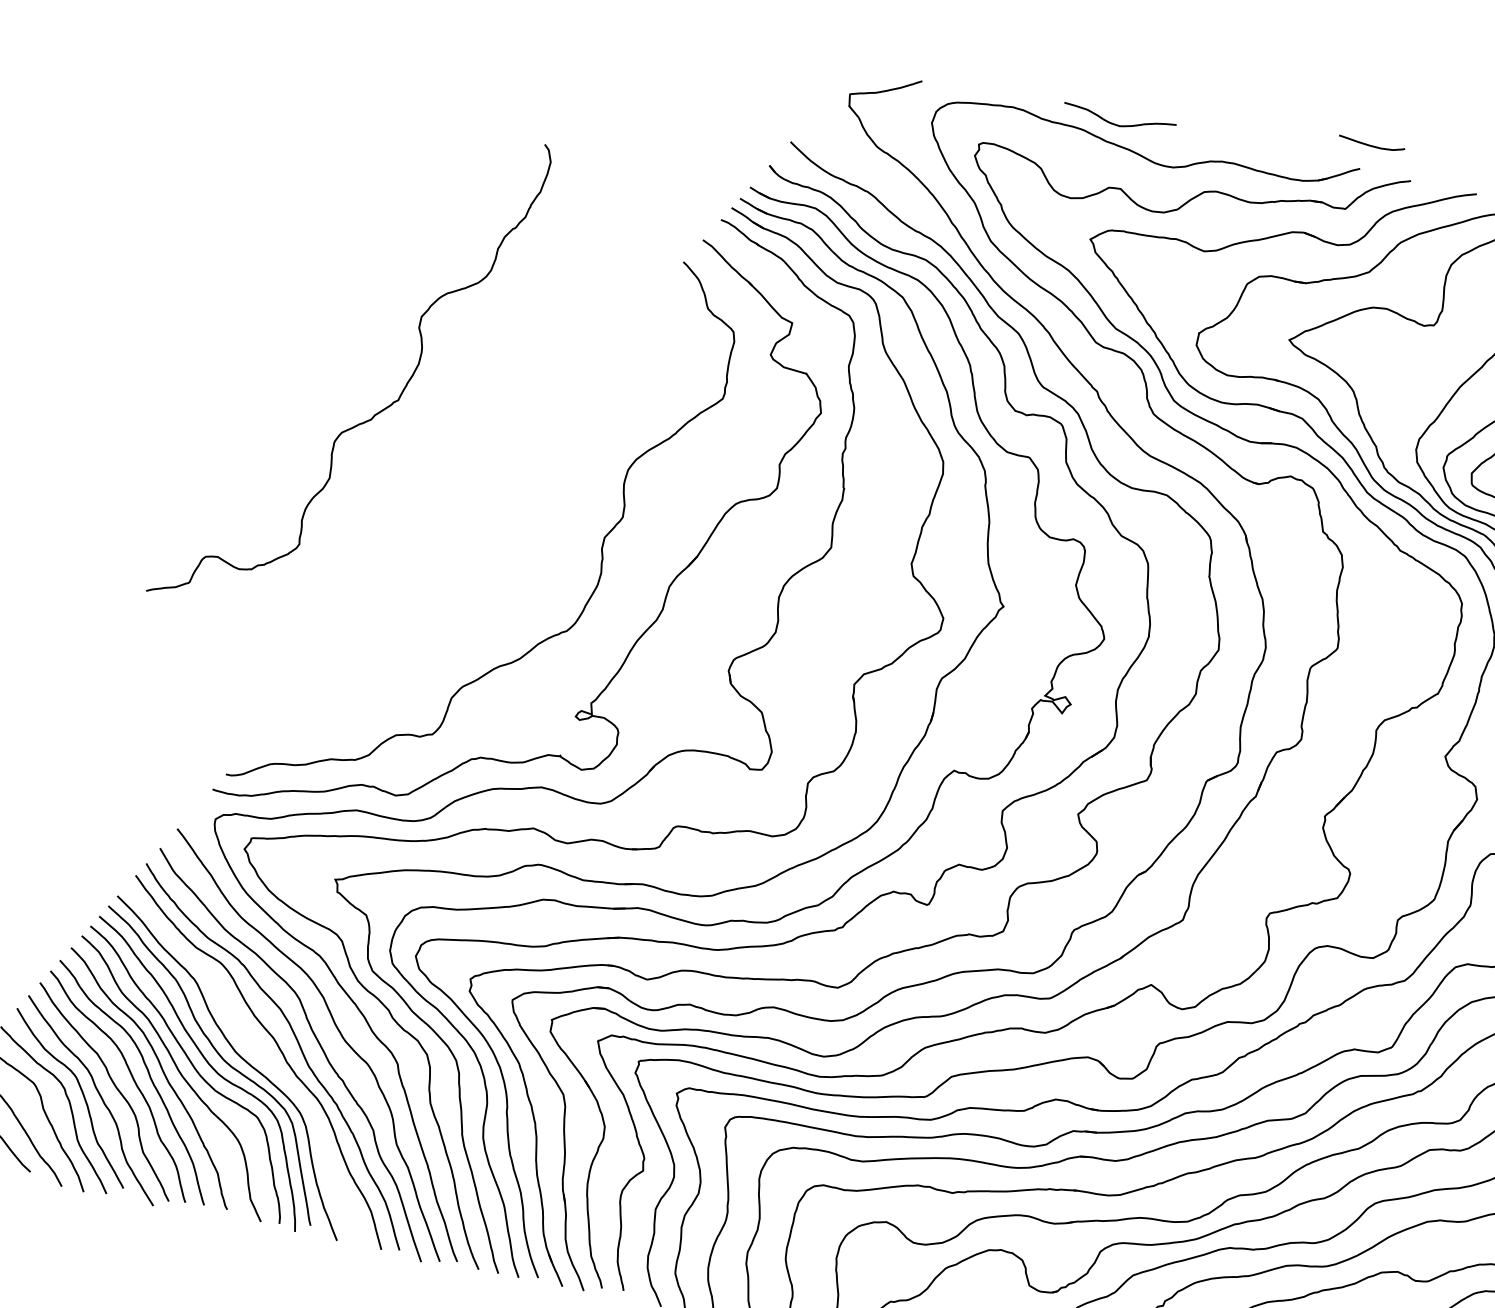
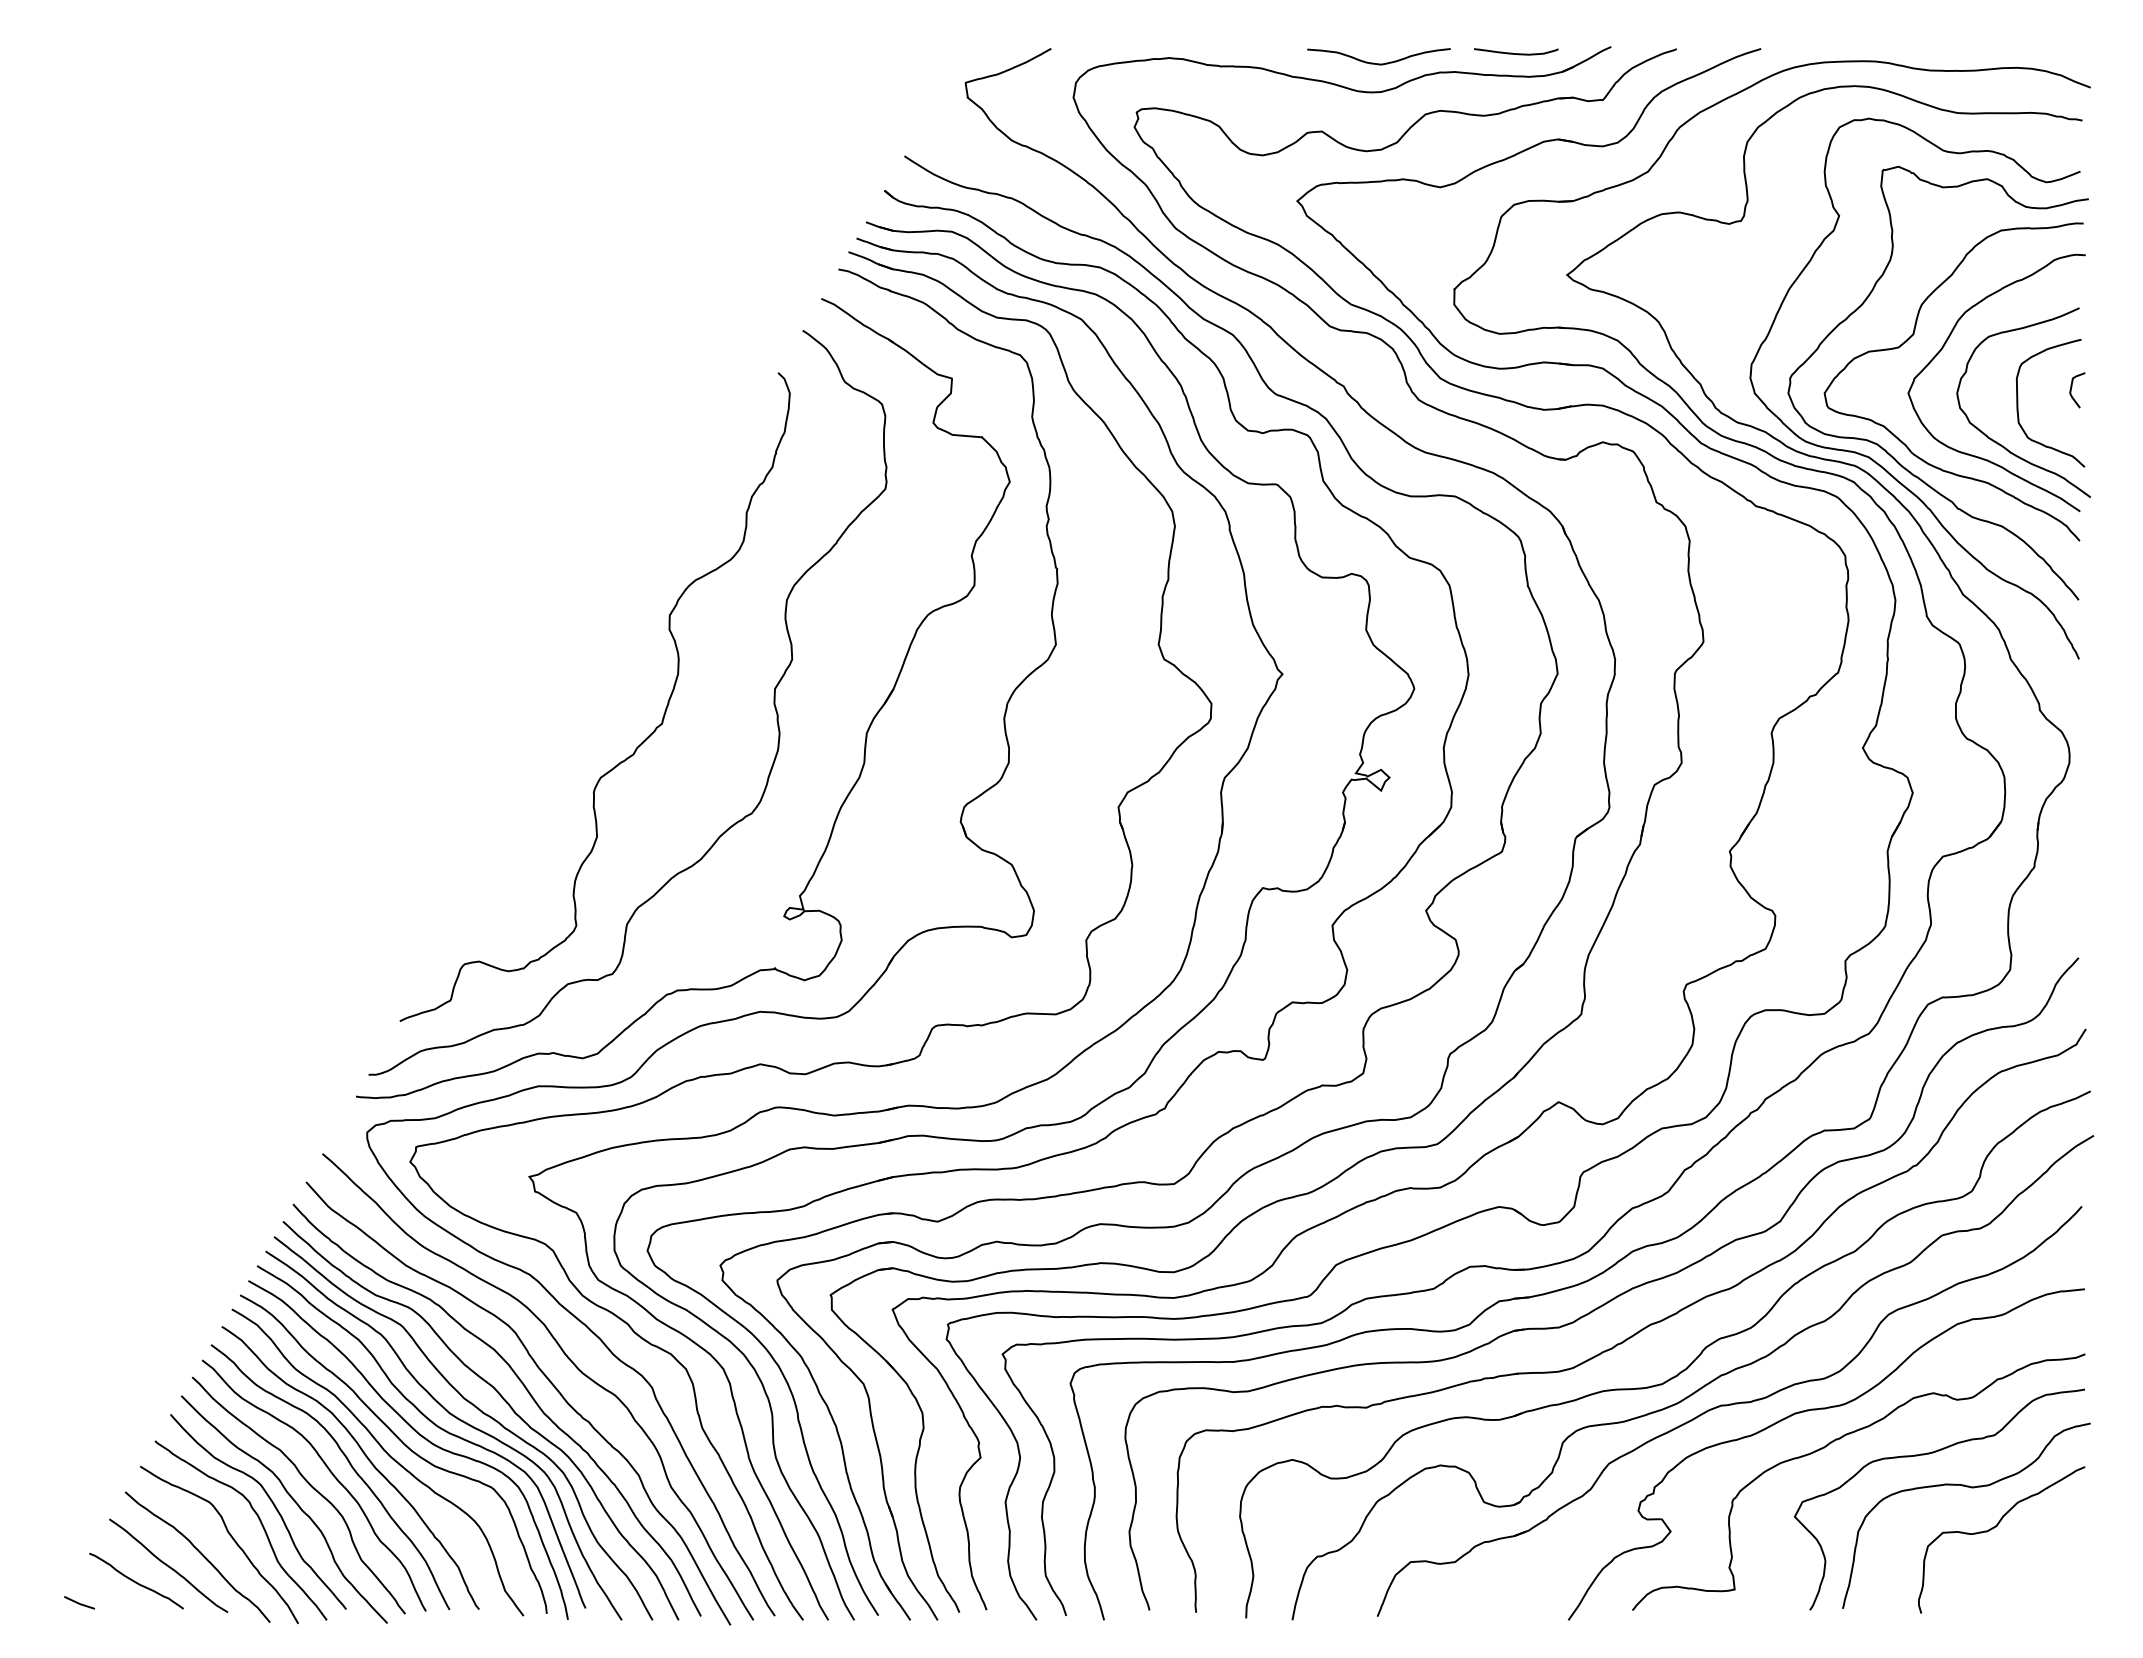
curve: (1117, 124) -> (1378, 63), moved
curve: (1371, 145) -> (1516, 53), moved
curve: (379, 411) -> (641, 742), moved
curve: (258, 1054) -> (478, 1410), added

